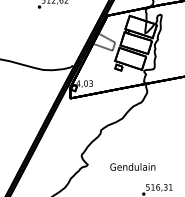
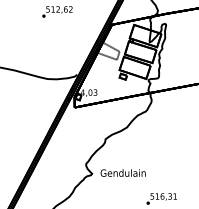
text: (132, 166) -> (122, 172), moved

